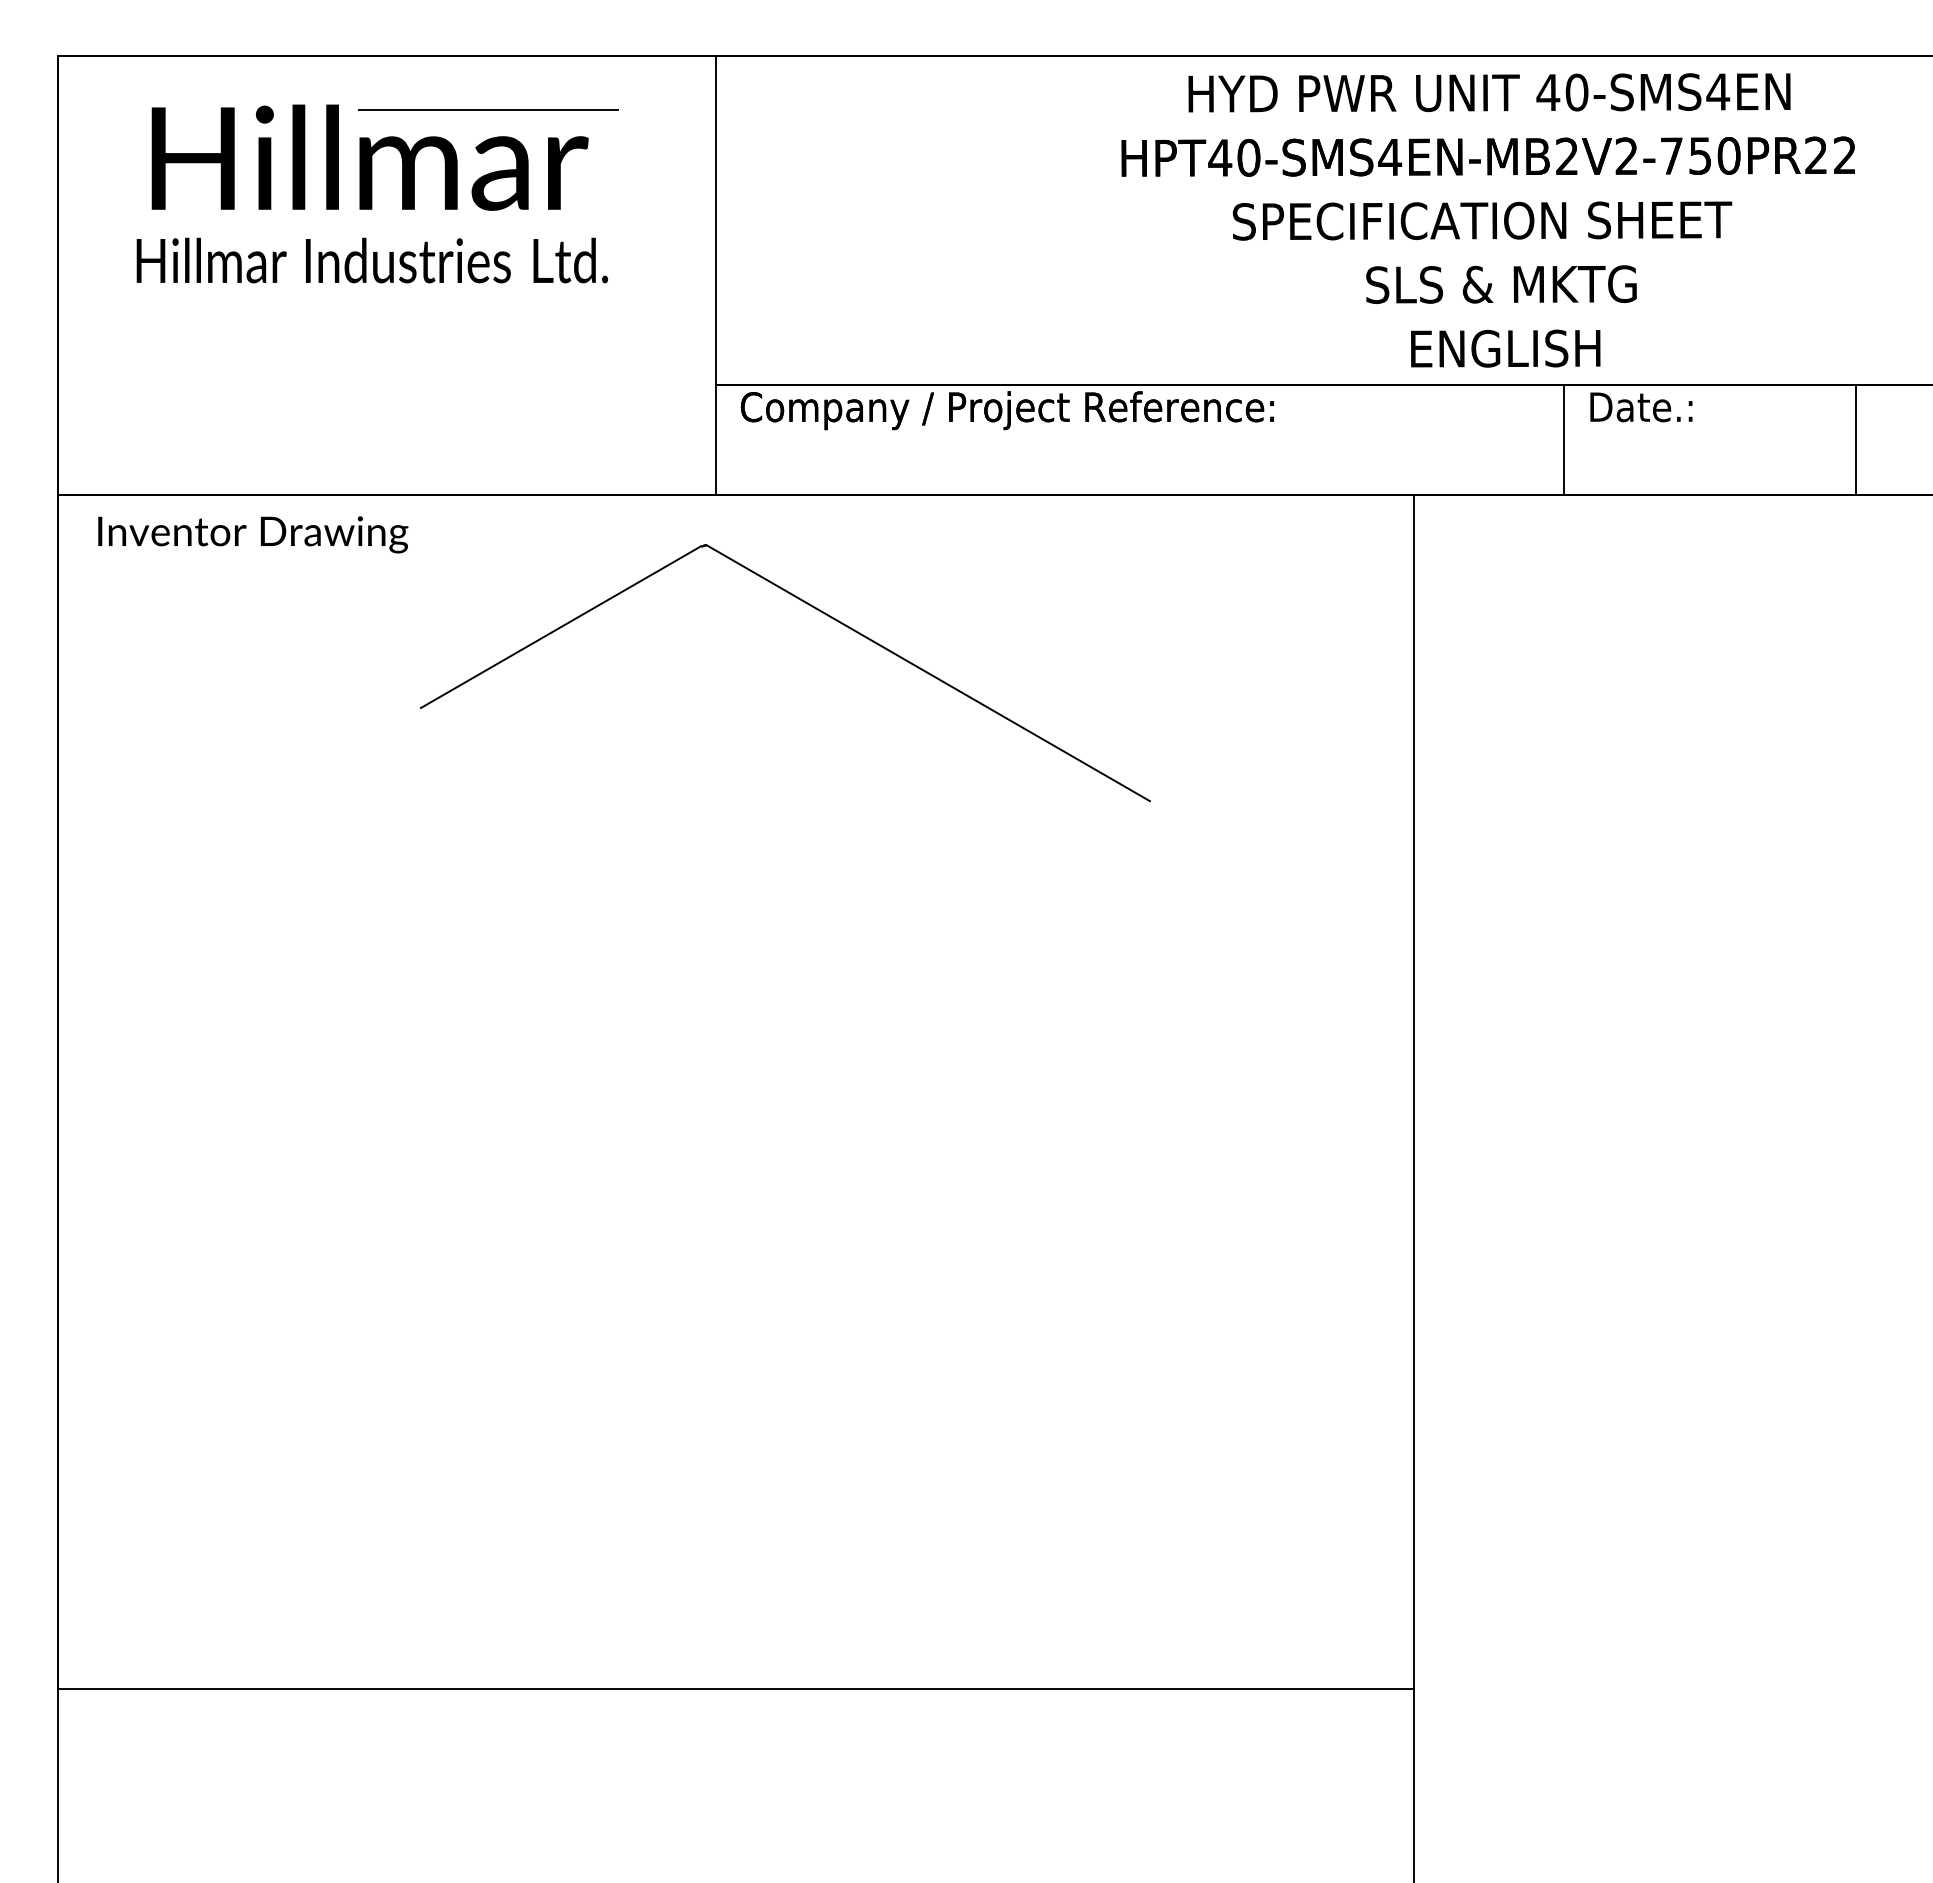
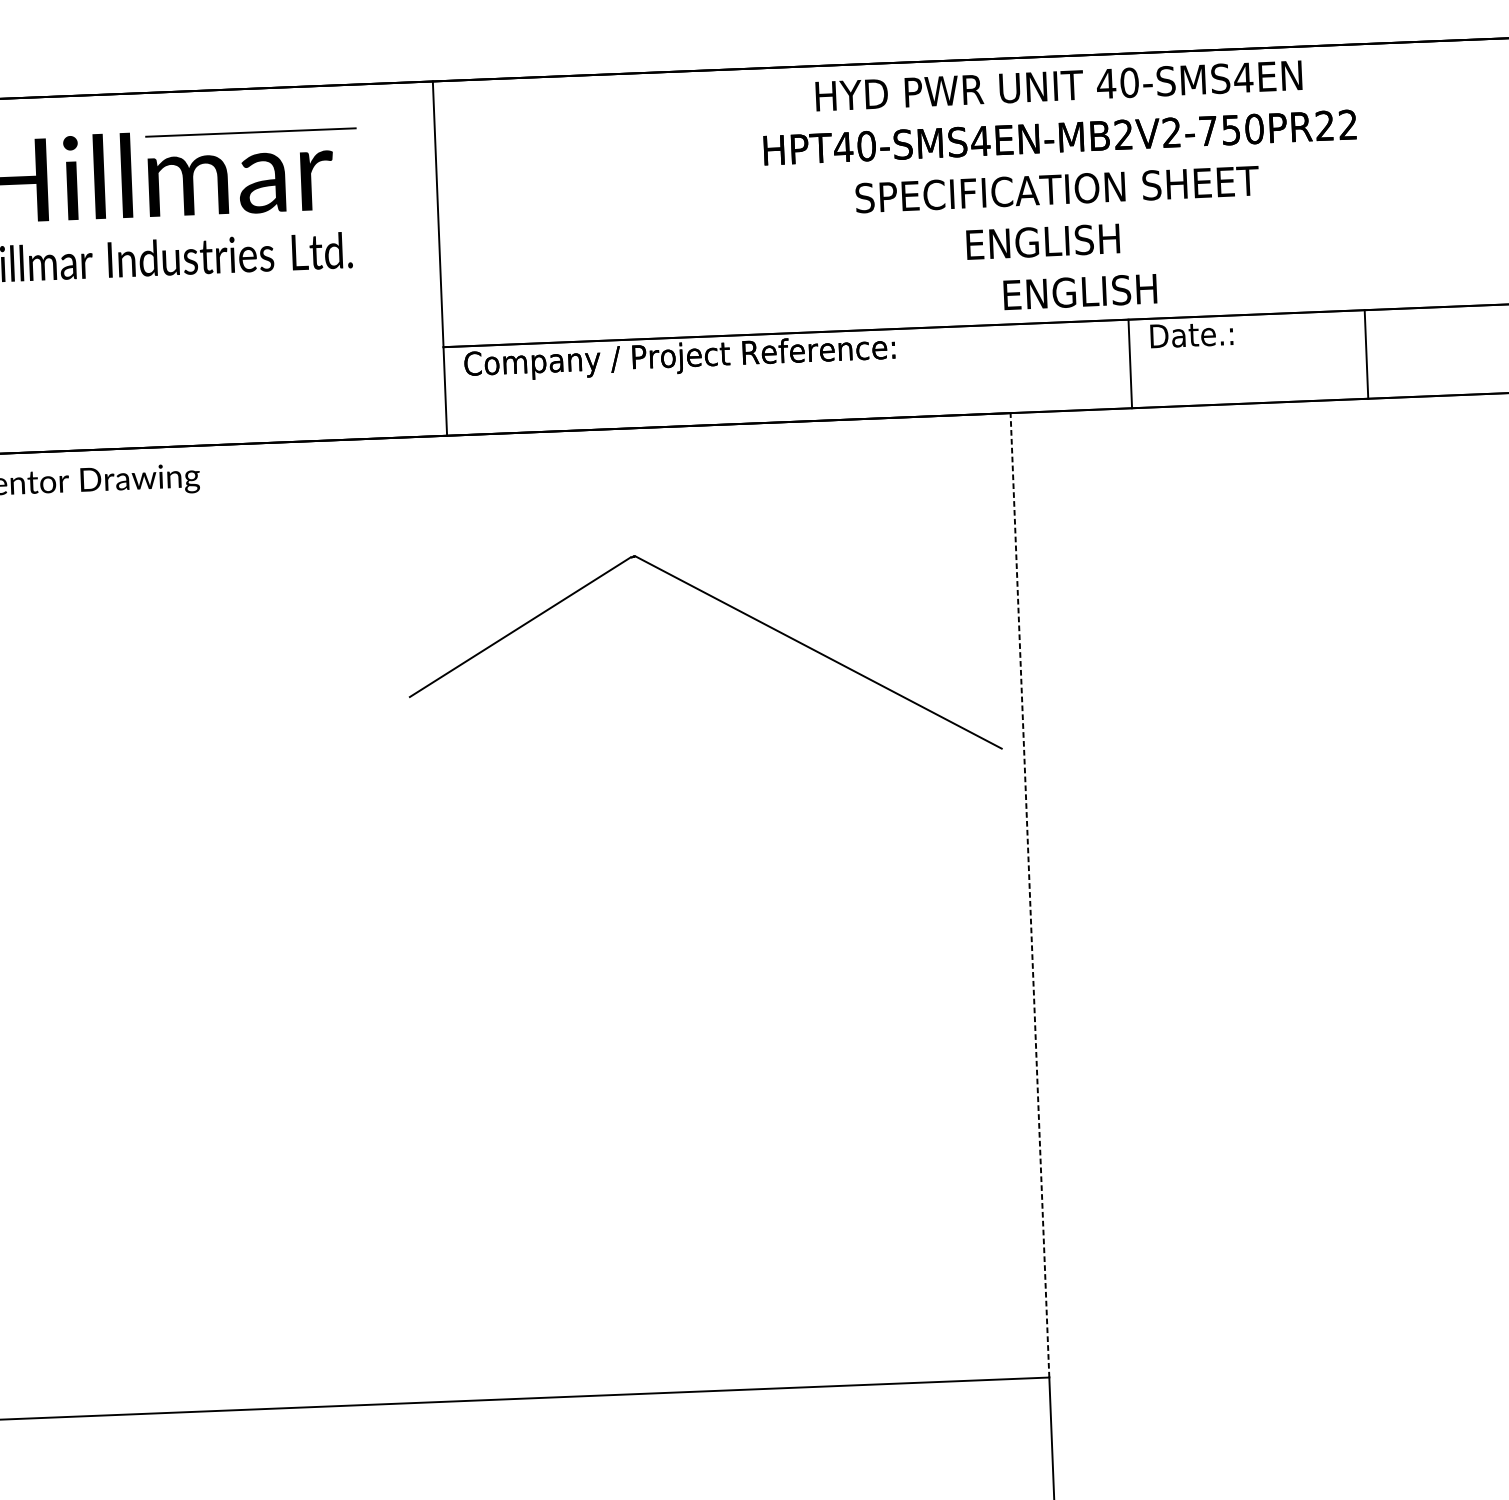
text: (1501, 284) -> (1074, 240), SLS & MKTG -> ENGLISH
part: (822, 613) -> (731, 607), moved
line: (1413, 1091) -> (1029, 895), solid -> dashed

